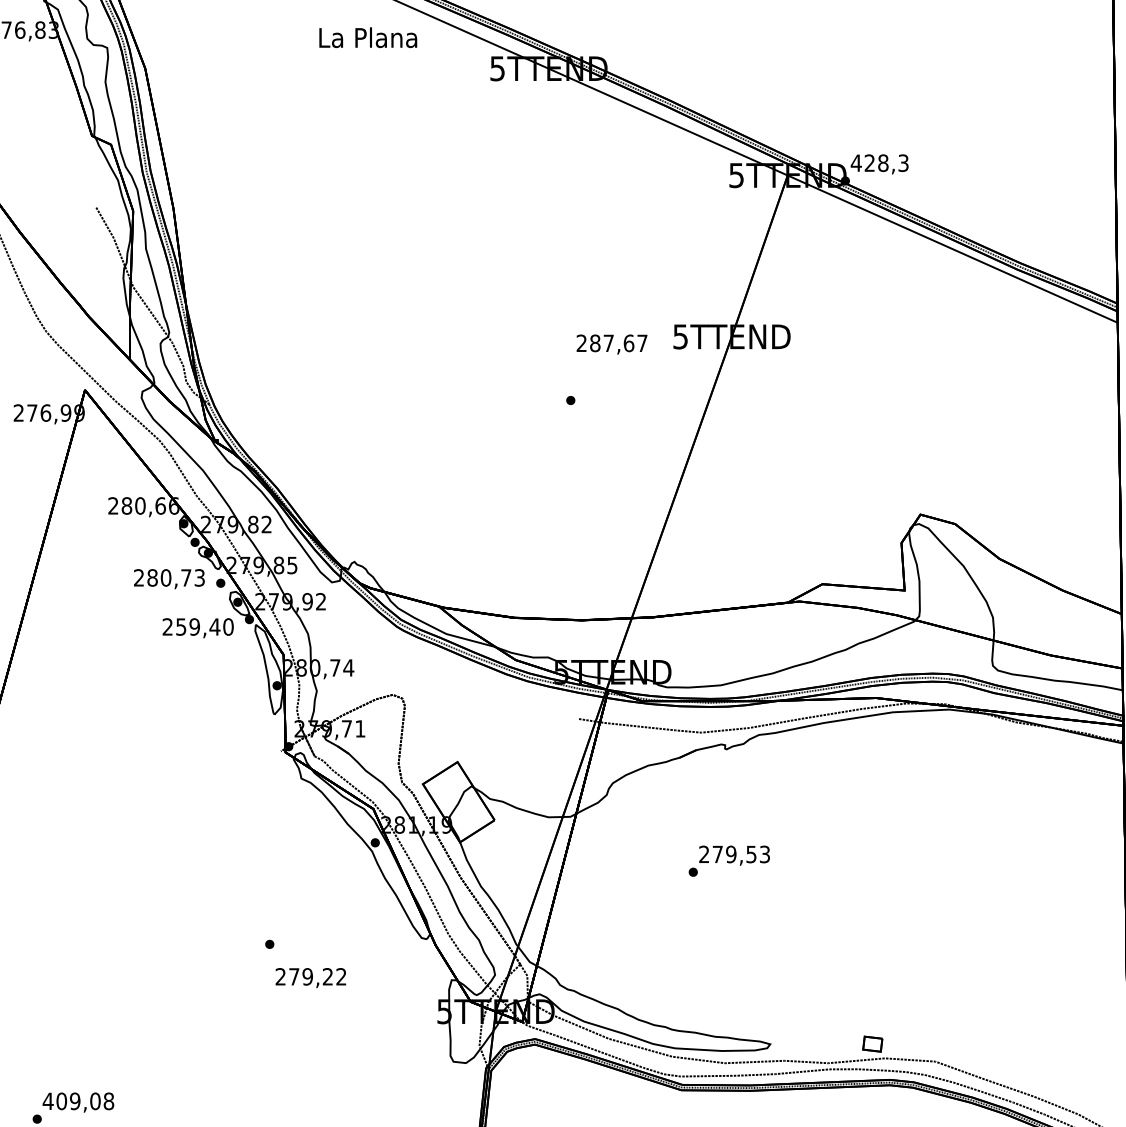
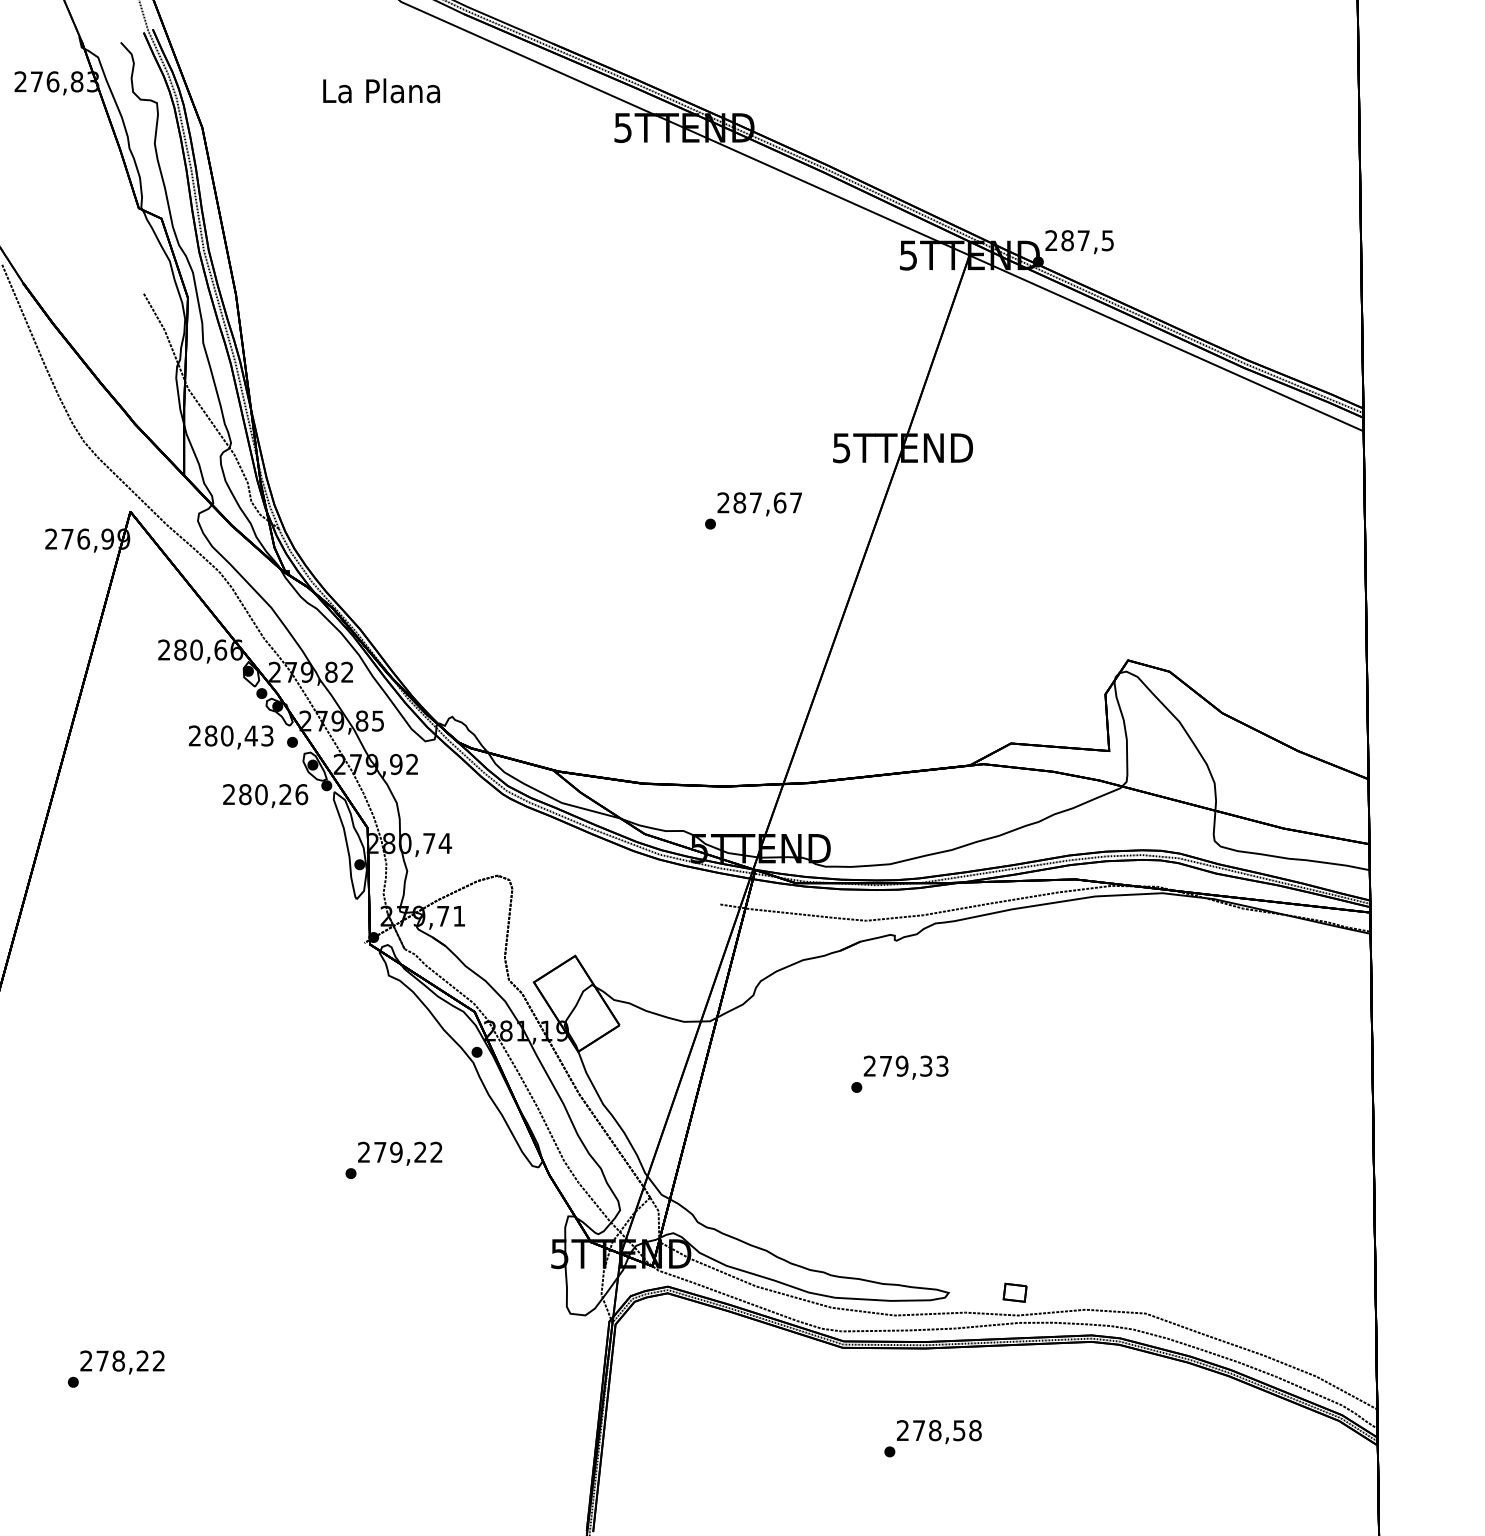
text: (368, 37) -> (381, 90), moved
text: (878, 162) -> (1078, 240), 428,3 -> 287,5
text: (611, 344) -> (759, 504), moved
text: (185, 577) -> (250, 735), 280,73 -> 280,43
text: (204, 626) -> (273, 794), 259,40 -> 280,26
text: (751, 853) -> (926, 1065), 279,53 -> 279,33
text: (311, 977) -> (400, 1153), moved
part: (872, 1043) -> (1014, 1292), moved
text: (78, 1100) -> (122, 1360), 409,08 -> 278,22

